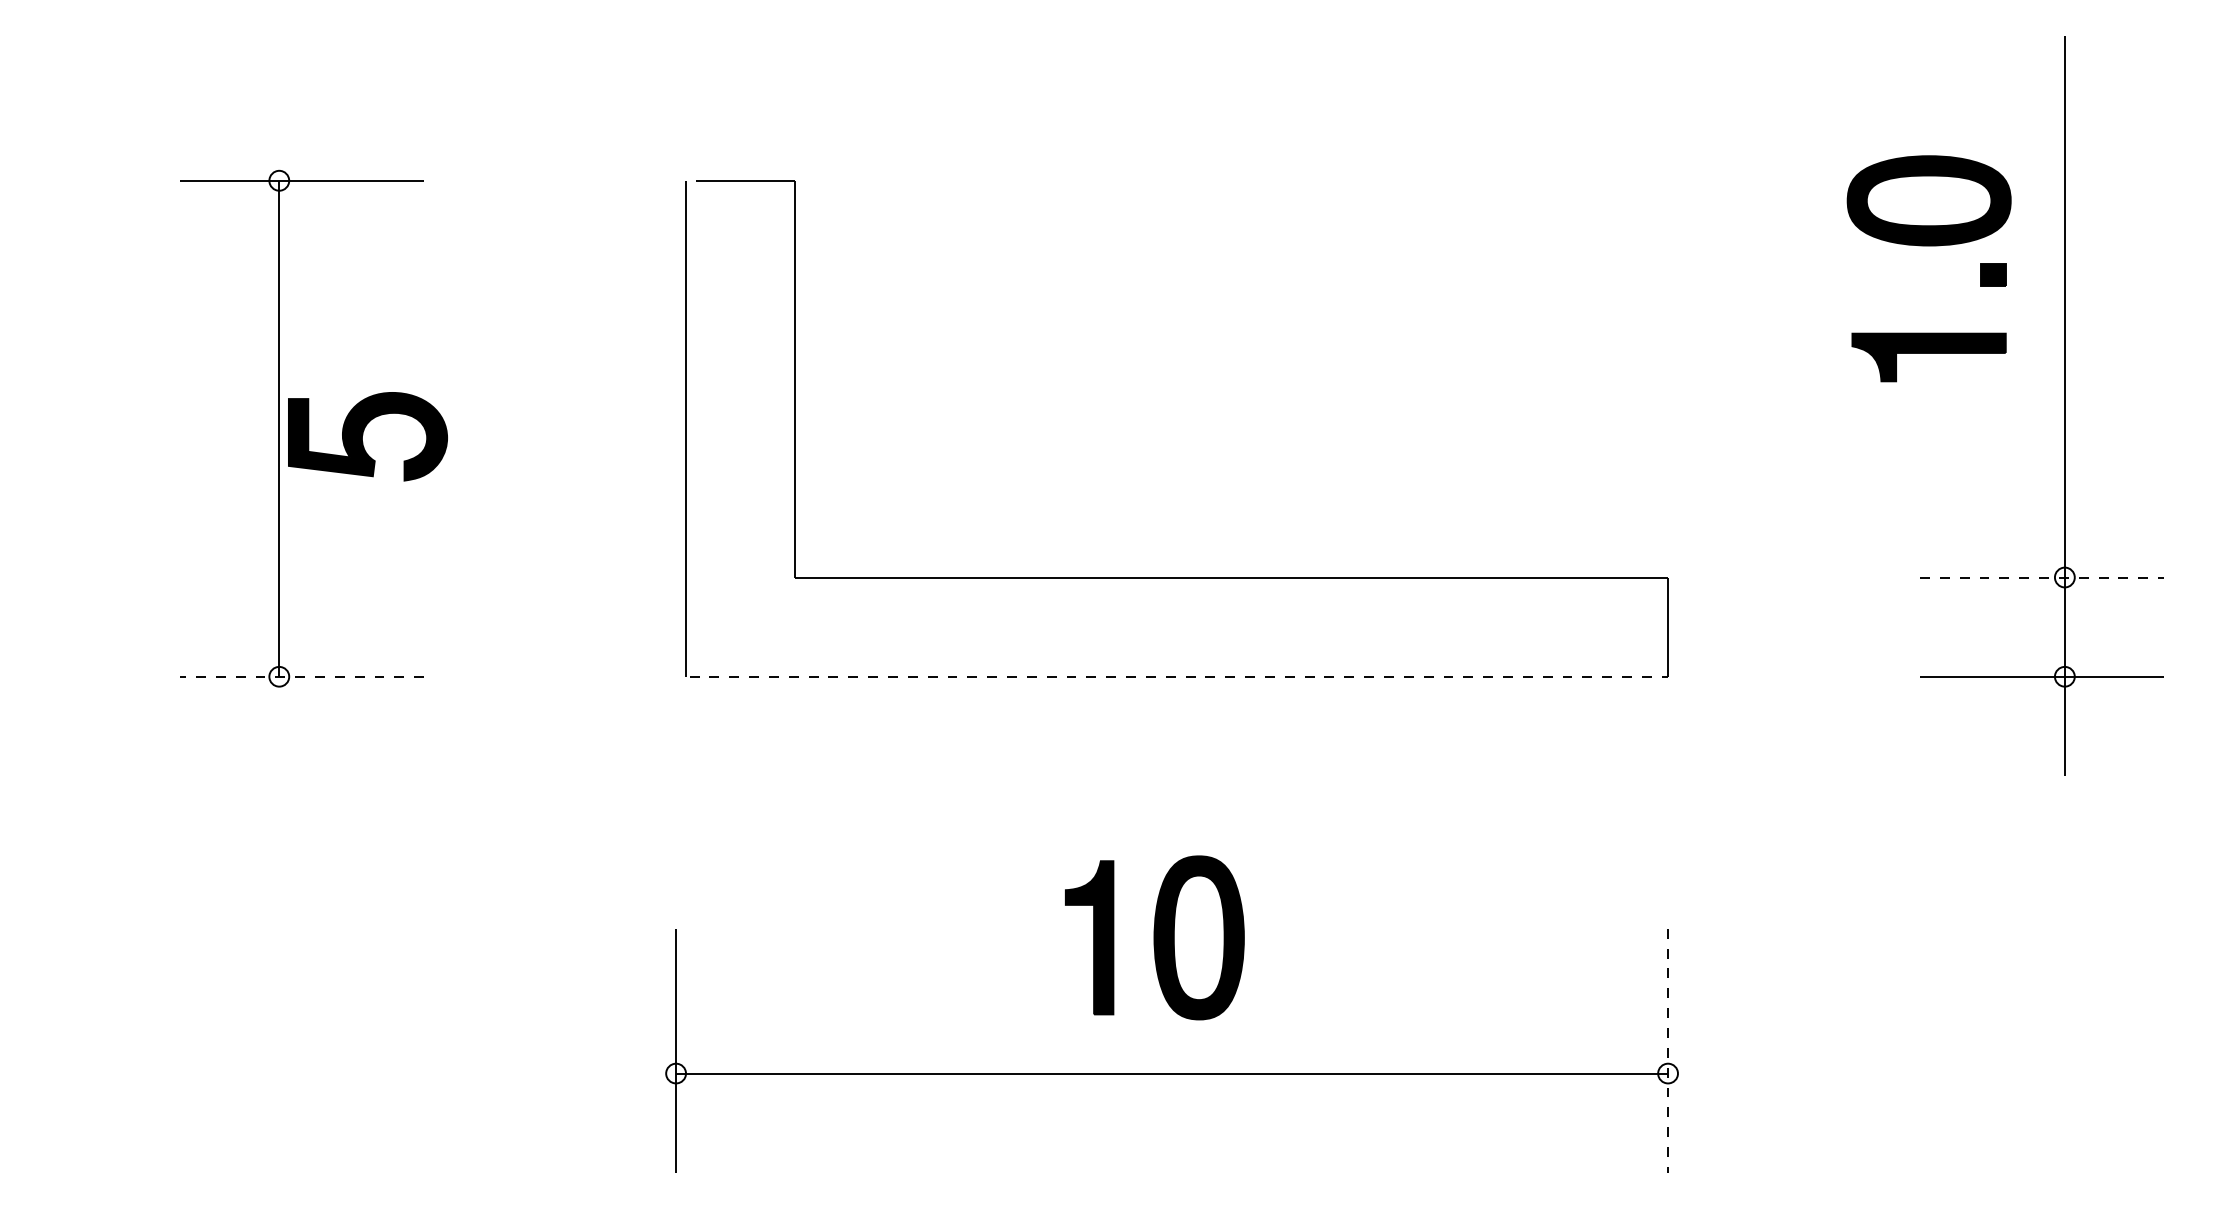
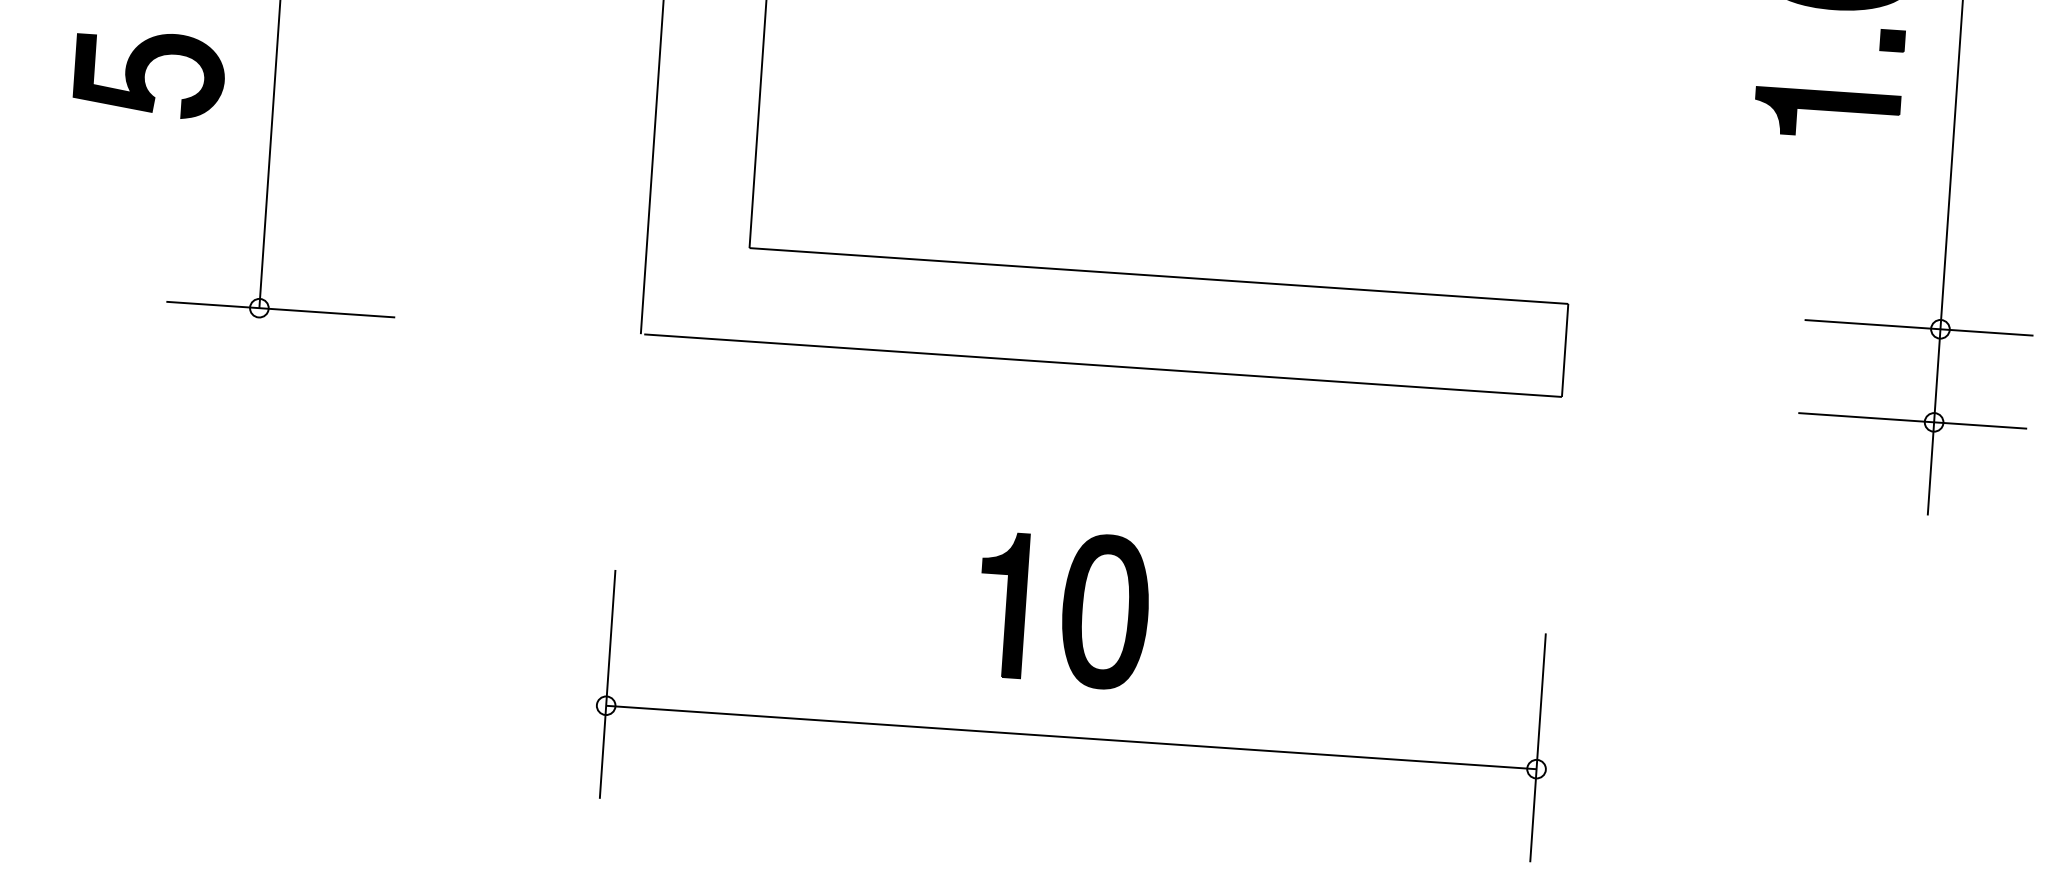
part: (367, 436) -> (149, 74), moved
line: (2042, 577) -> (1919, 327), dashed -> solid
line: (301, 676) -> (280, 309), dashed -> solid
line: (1179, 676) -> (1103, 365), dashed -> solid
line: (1668, 1051) -> (1538, 748), dashed -> solid

